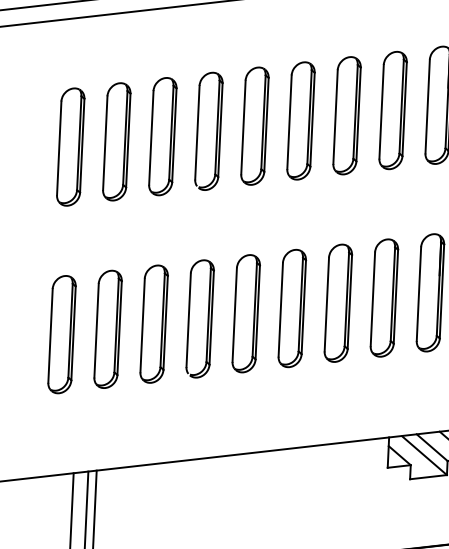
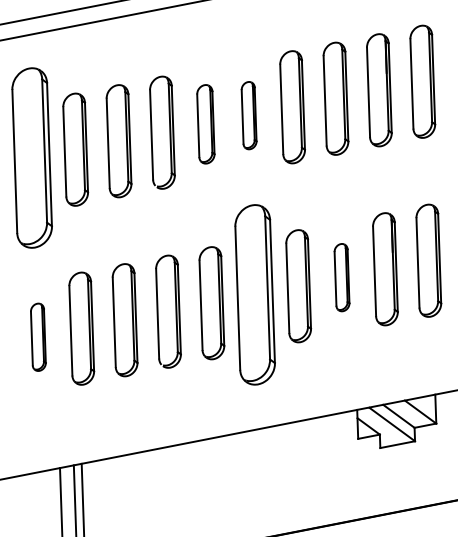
part: (300, 120) -> (248, 115), size x0.6
part: (254, 126) -> (205, 124), size x0.7
part: (70, 147) -> (32, 158), size x1.6
part: (383, 297) -> (341, 277), size x0.6
part: (292, 308) -> (255, 294), size x1.6
part: (62, 334) -> (38, 337), size x0.6

